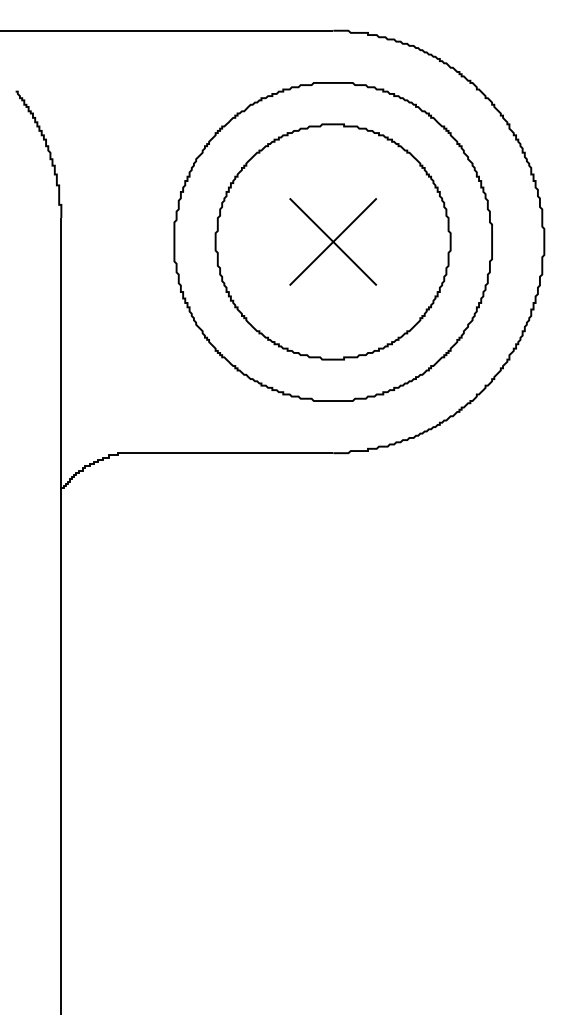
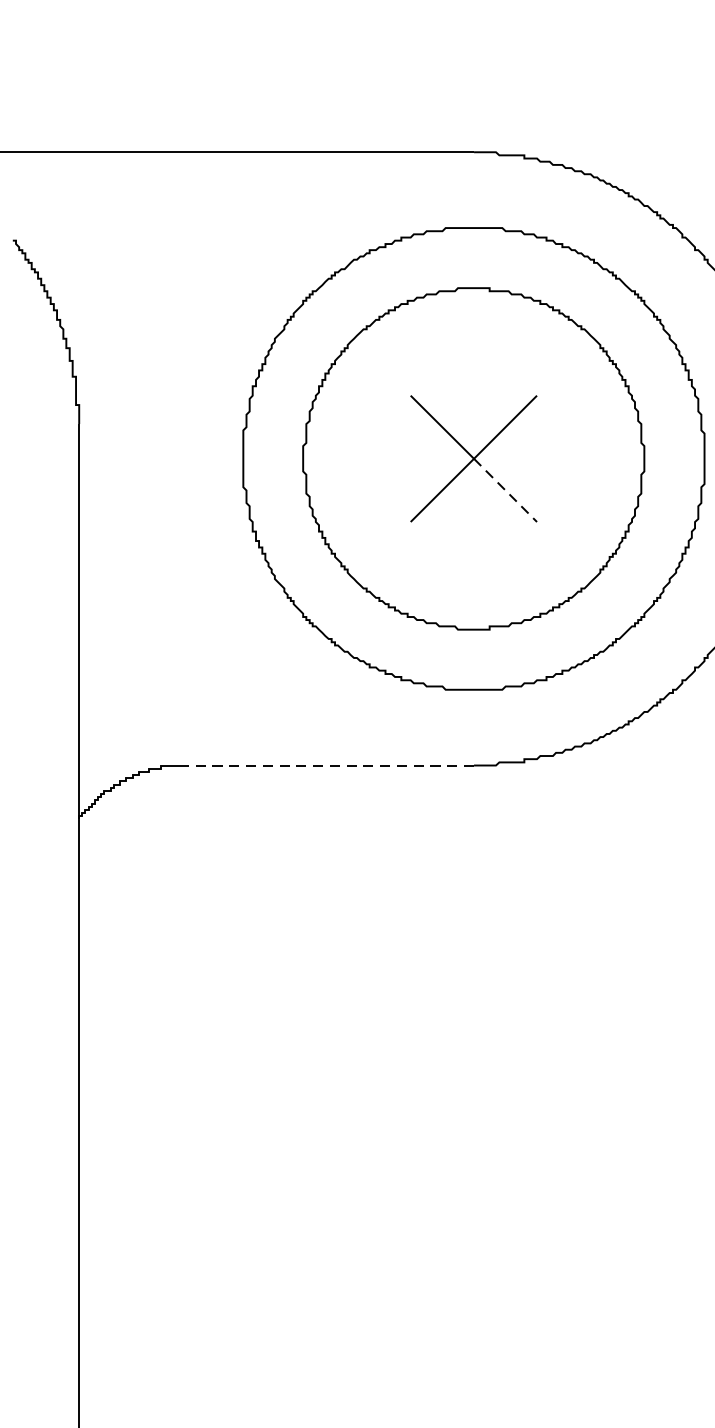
line: (355, 263) -> (506, 490), solid -> dashed
line: (233, 453) -> (329, 765), solid -> dashed

